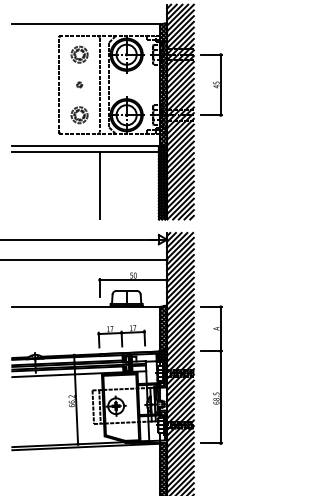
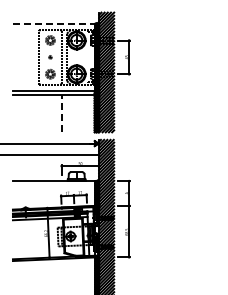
line: (86, 24) -> (54, 23), solid -> dashed
line: (99, 185) -> (61, 113), solid -> dashed

